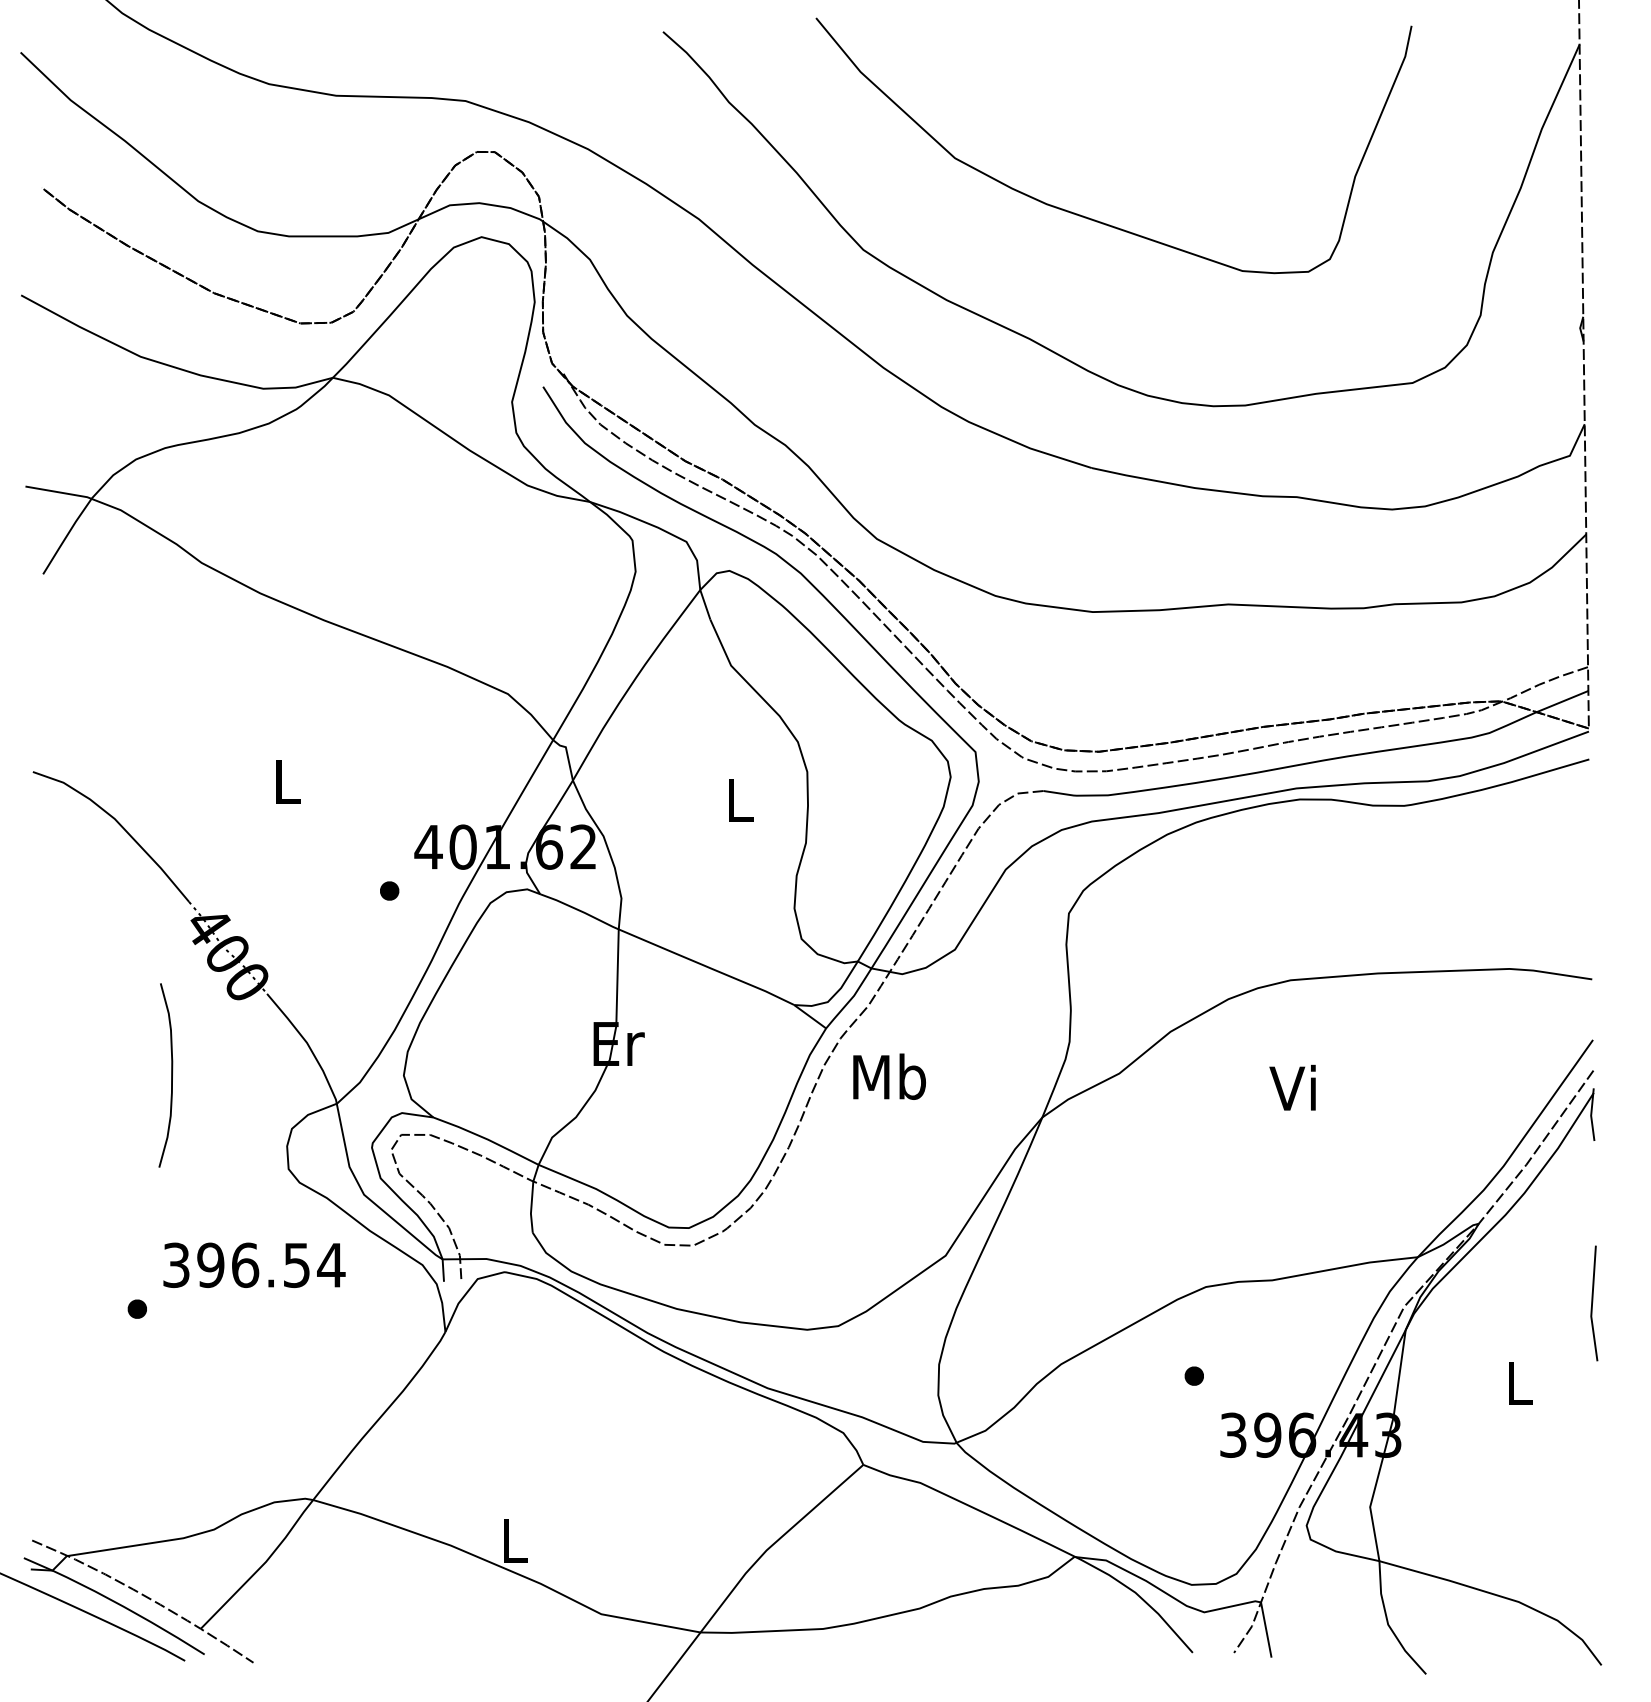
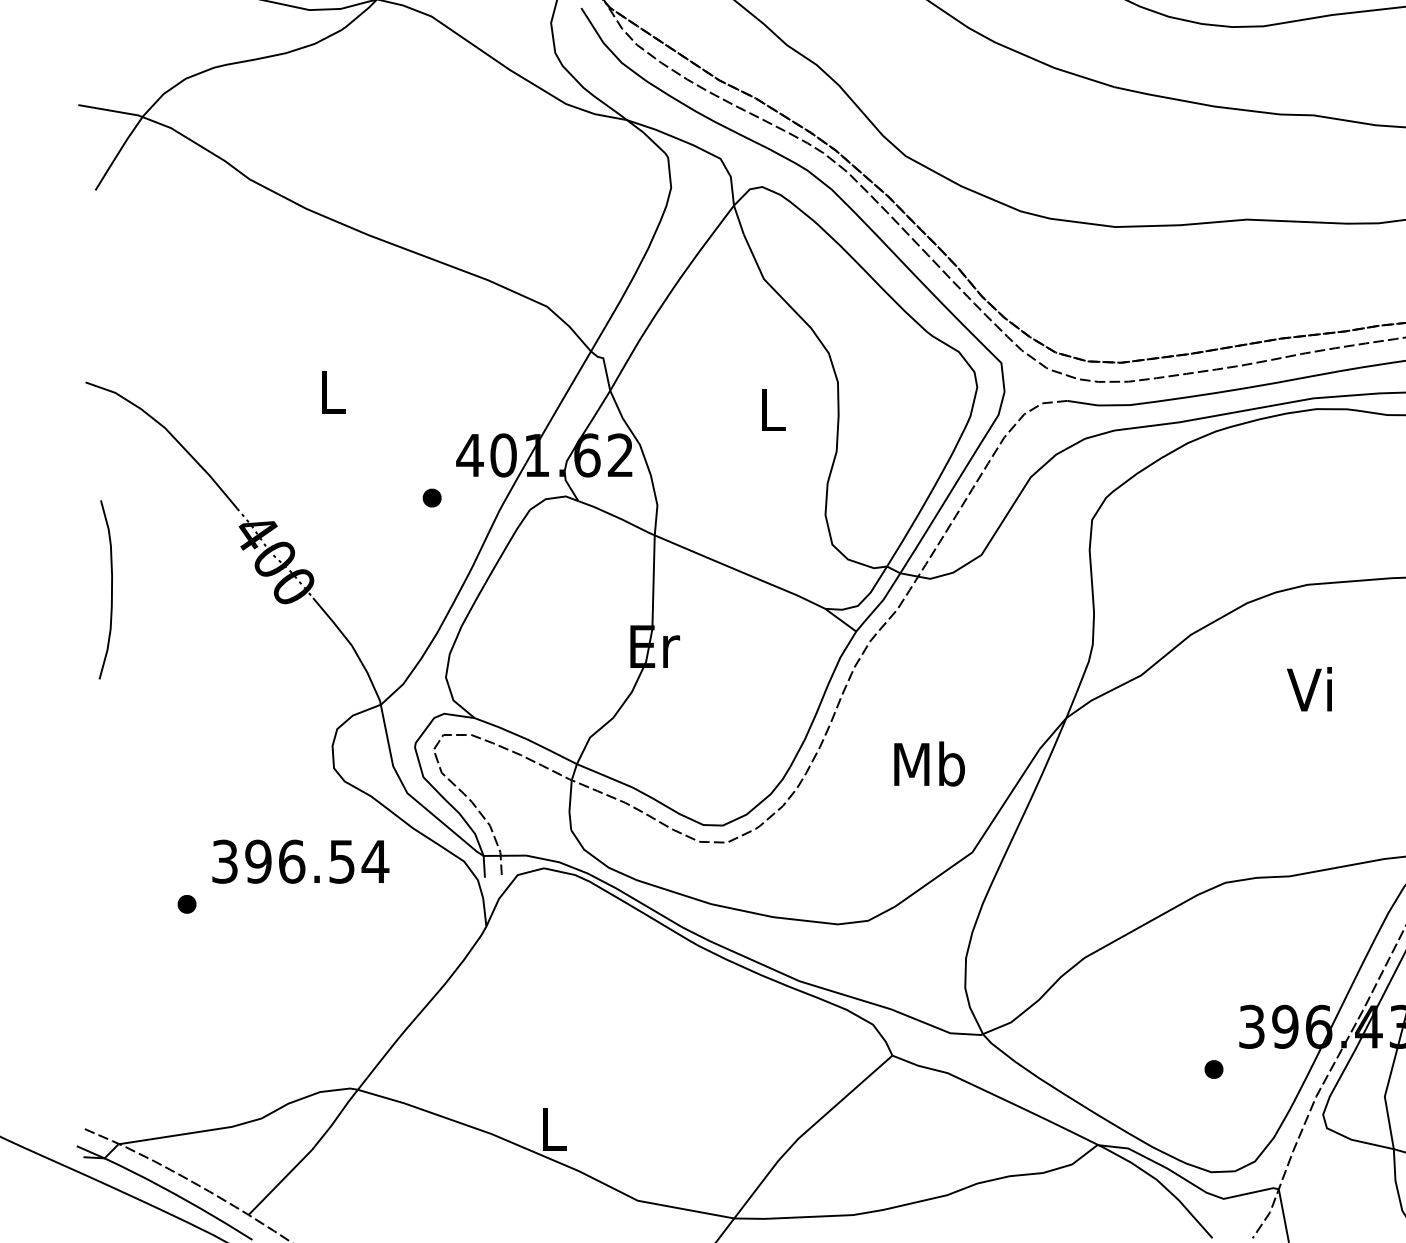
curve: (171, 1075) -> (111, 589), moved
text: (889, 1076) -> (929, 763), moved
part: (1193, 1375) -> (1213, 1068), moved

